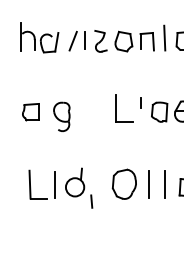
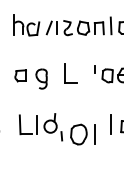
part: (123, 108) -> (70, 73), moved
part: (129, 184) -> (82, 134), moved

